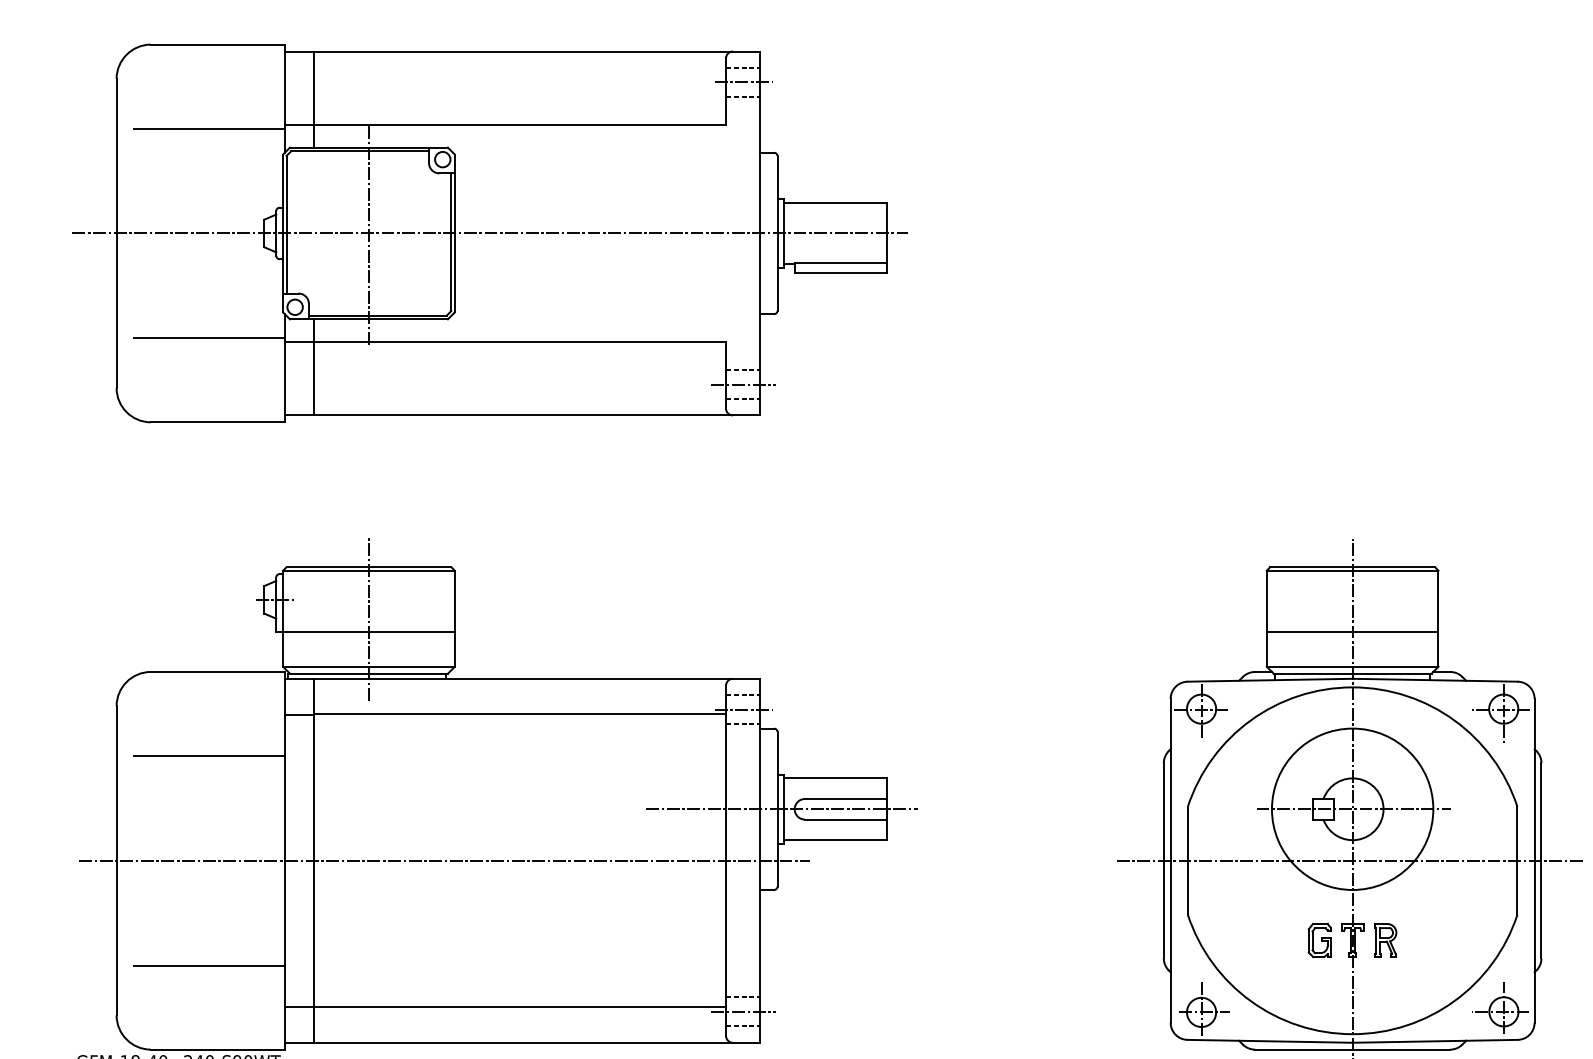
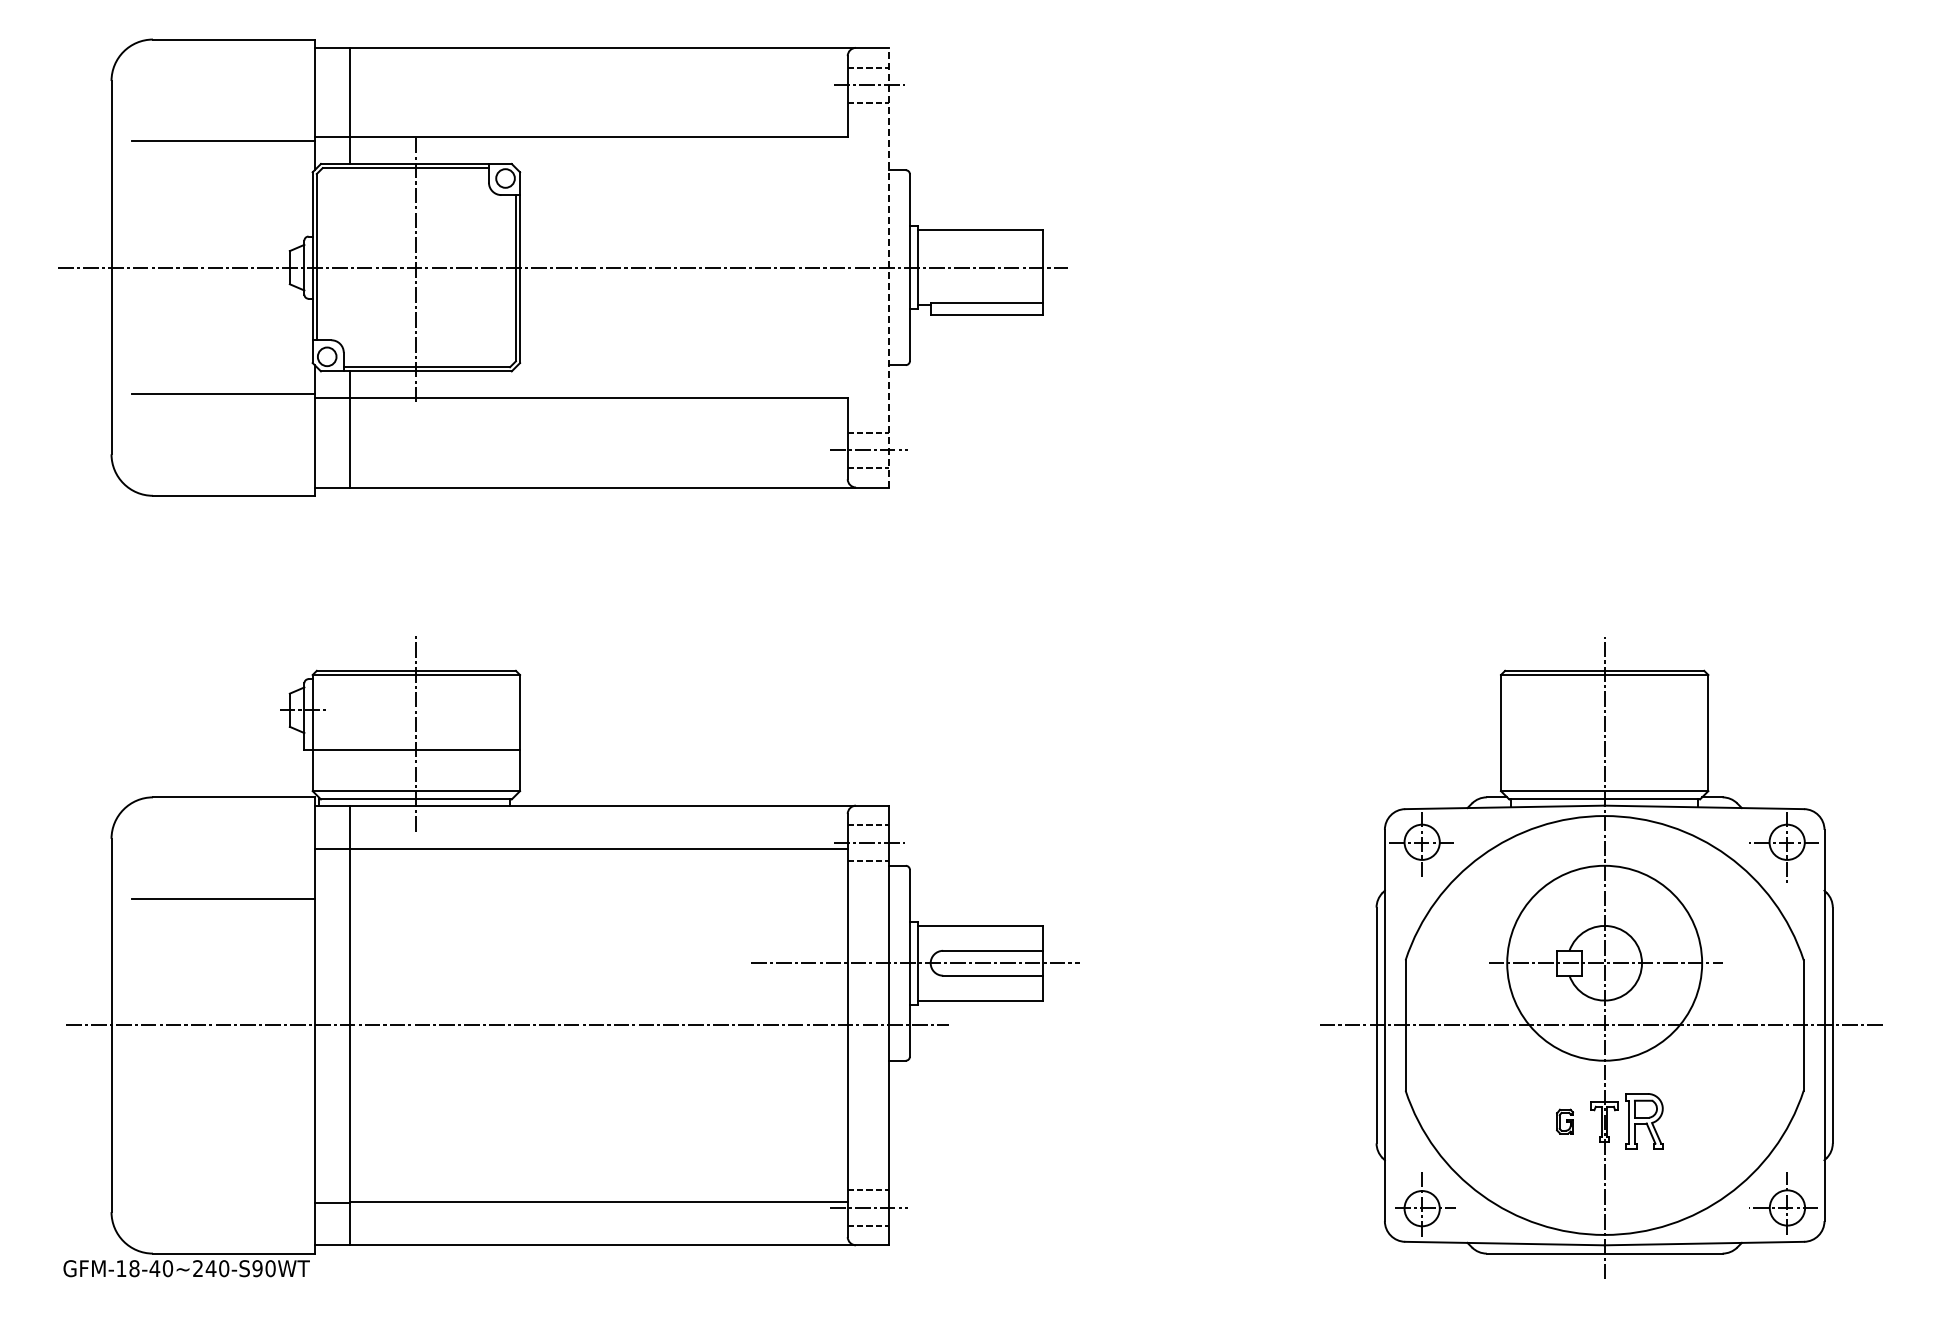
line: (760, 233) -> (889, 267), solid -> dashed
line: (1352, 632) -> (1604, 749), removed
part: (1319, 940) -> (1564, 1121), size x0.6
part: (1385, 940) -> (1644, 1121), size x1.4
line: (209, 965) -> (223, 1151), removed

